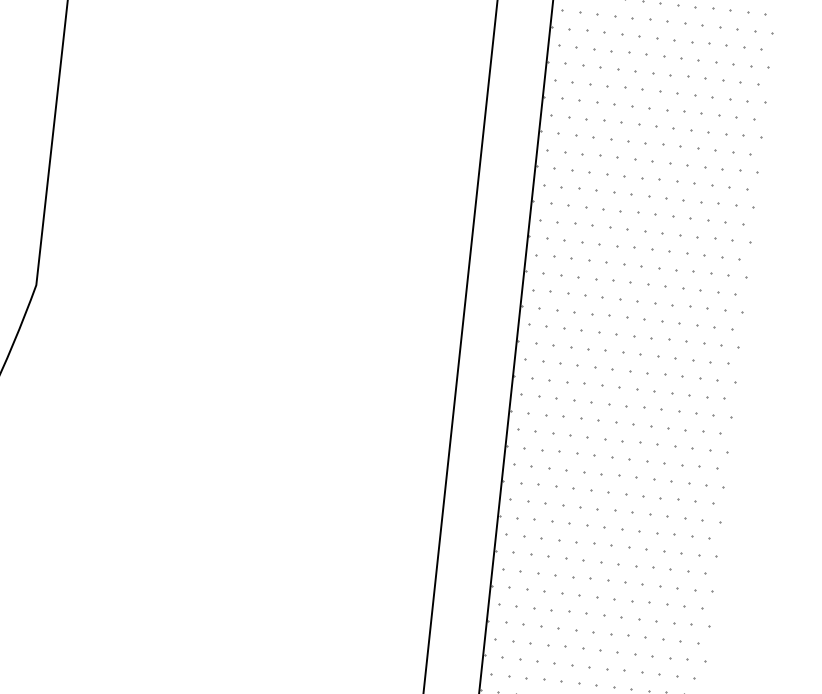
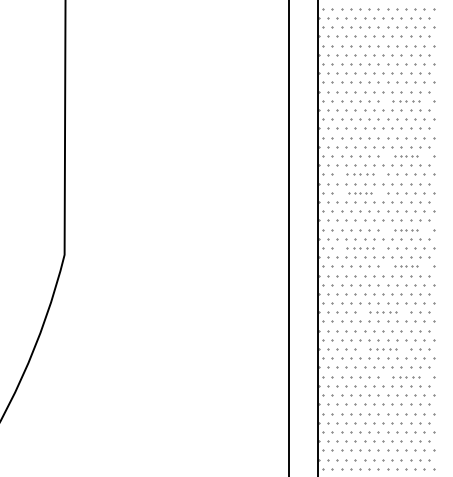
part: (716, 63) -> (406, 101), size x0.7
part: (705, 167) -> (406, 156), size x0.6
part: (614, 192) -> (360, 174), size x0.7
part: (610, 228) -> (360, 193), size x0.6
part: (690, 308) -> (406, 230), size x0.6
part: (599, 333) -> (360, 248), size x0.7
part: (683, 376) -> (406, 266), size x0.6
part: (630, 459) -> (383, 312), size x0.7
part: (622, 529) -> (383, 349), size x0.7
part: (660, 587) -> (406, 377), size x0.7

